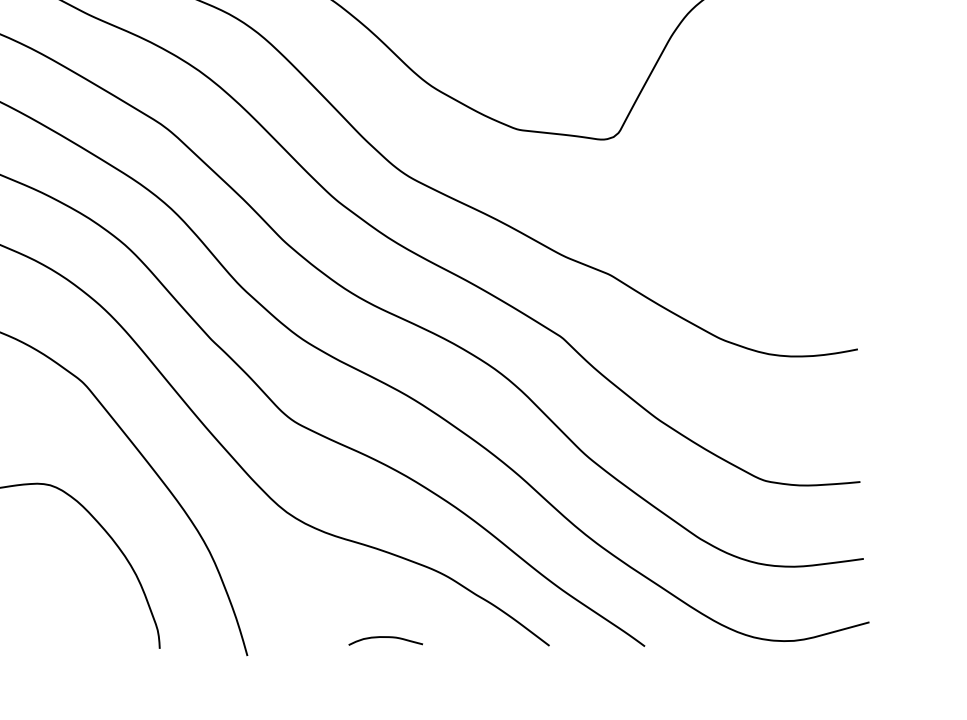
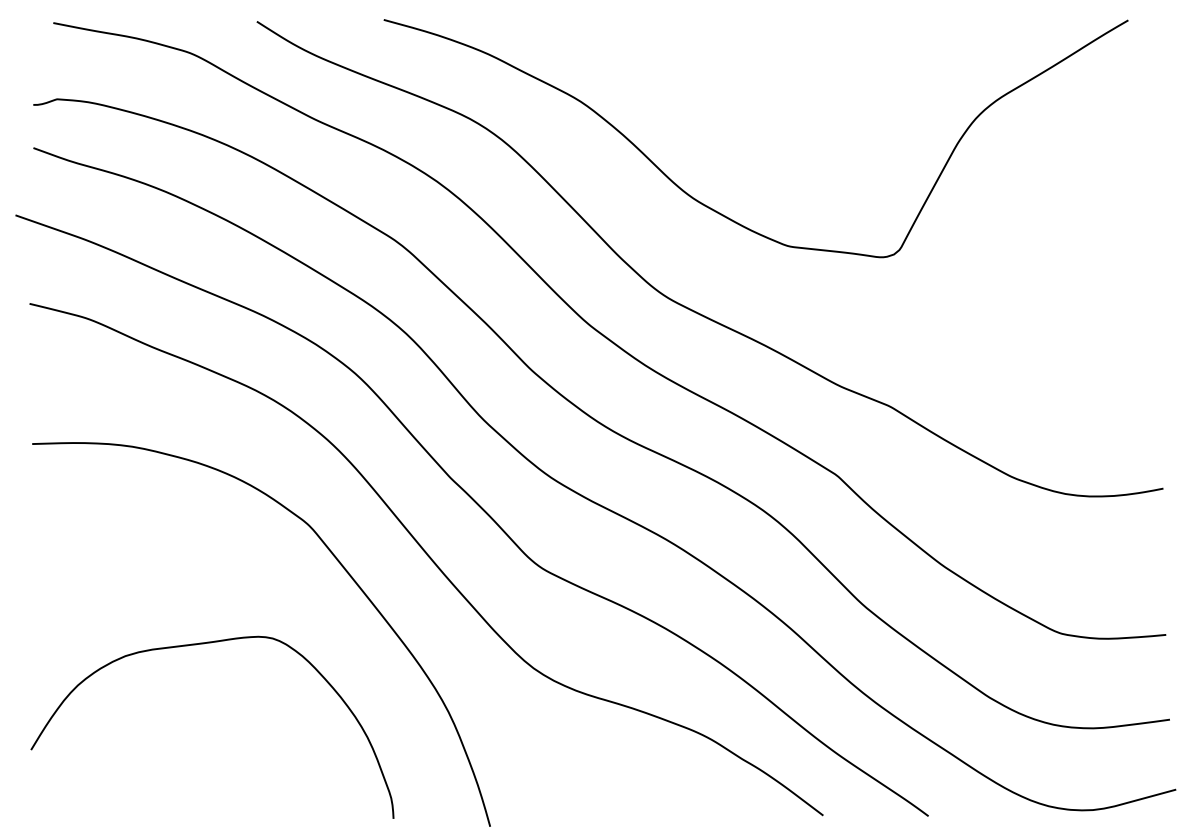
curve: (385, 637) -> (642, 806), removed

